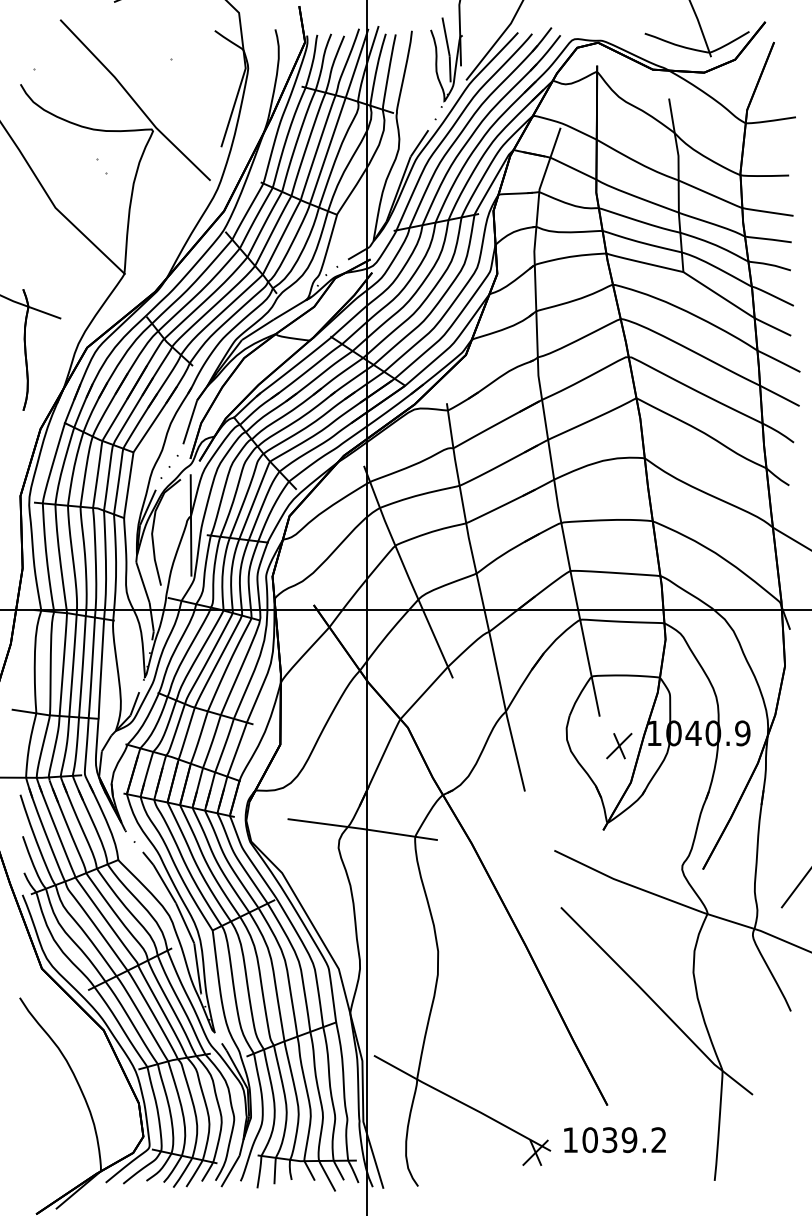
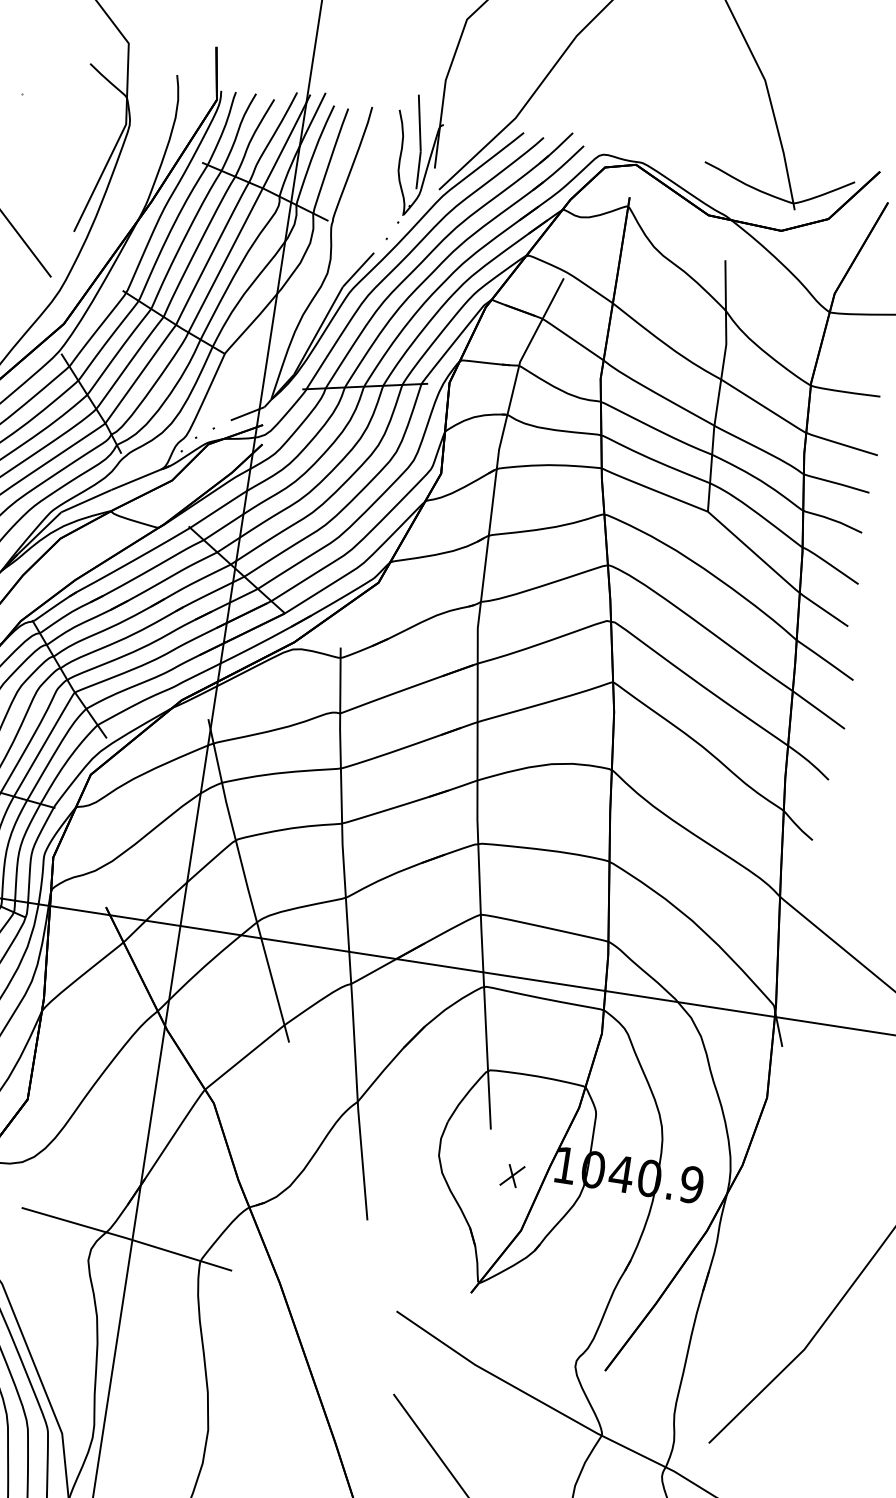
part: (619, 745) -> (512, 1175), size x0.6

